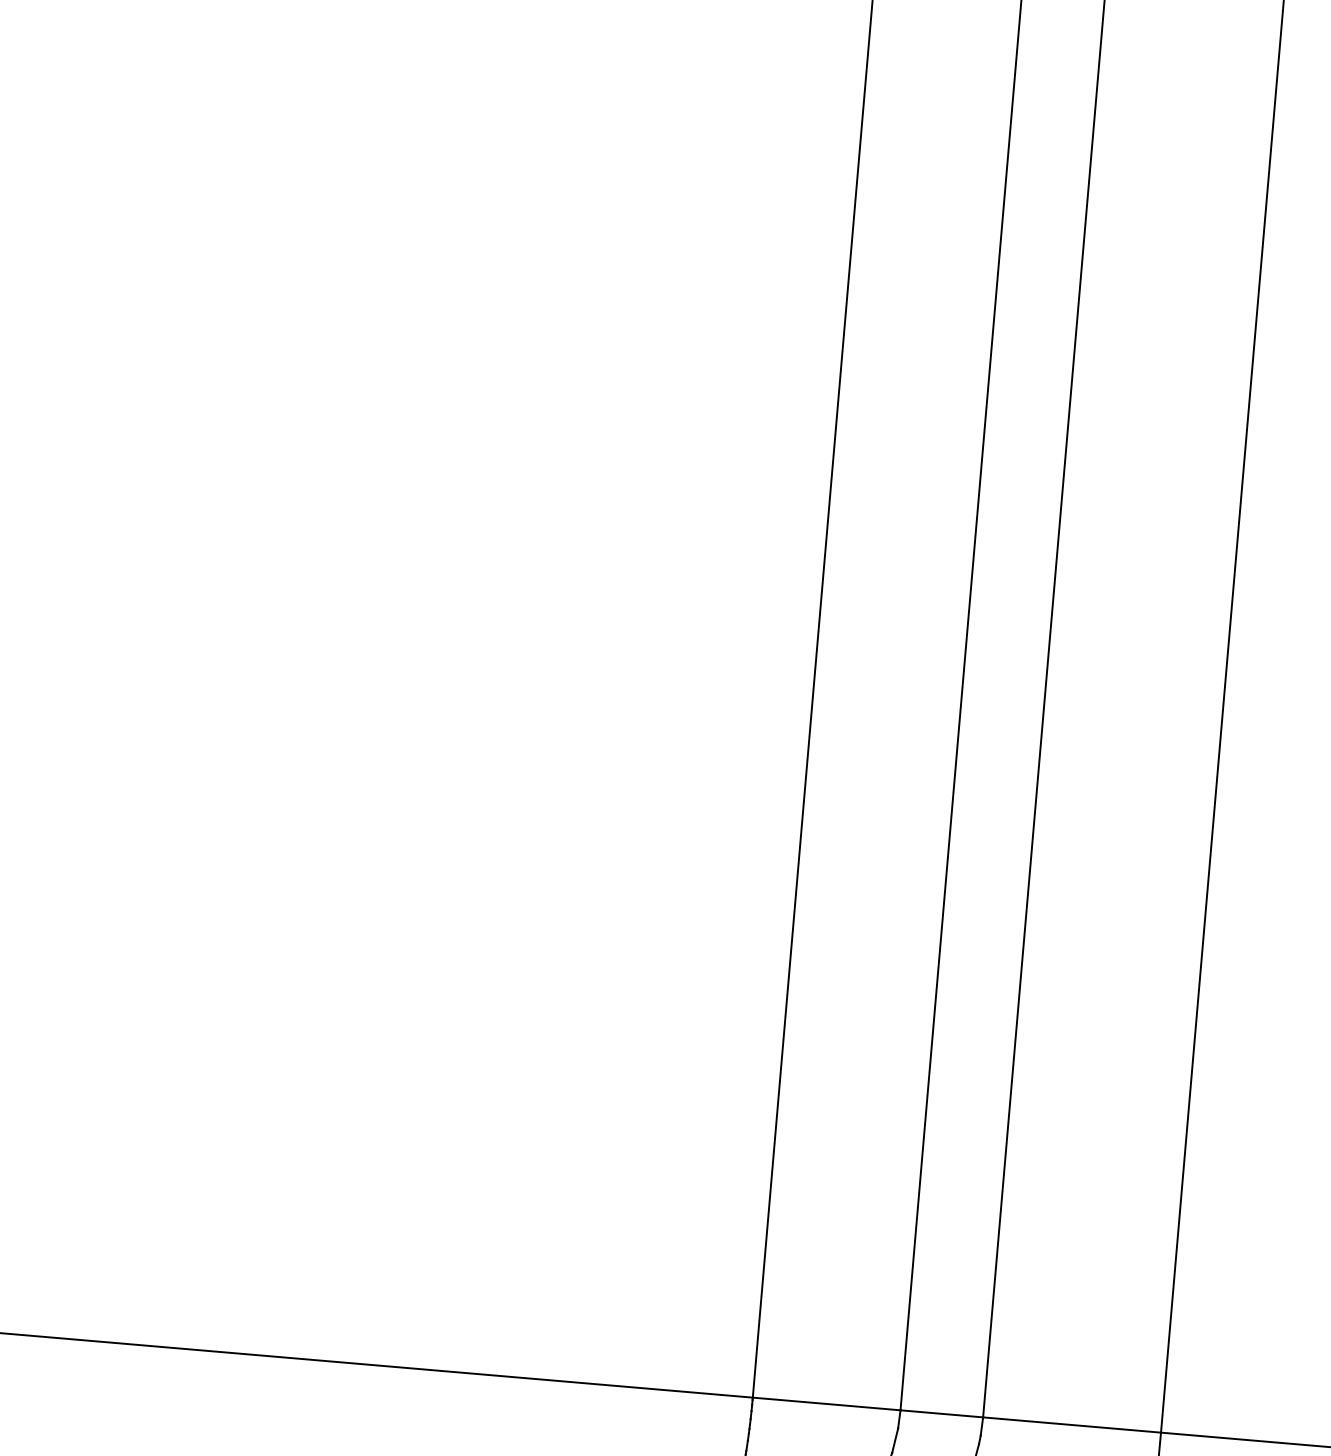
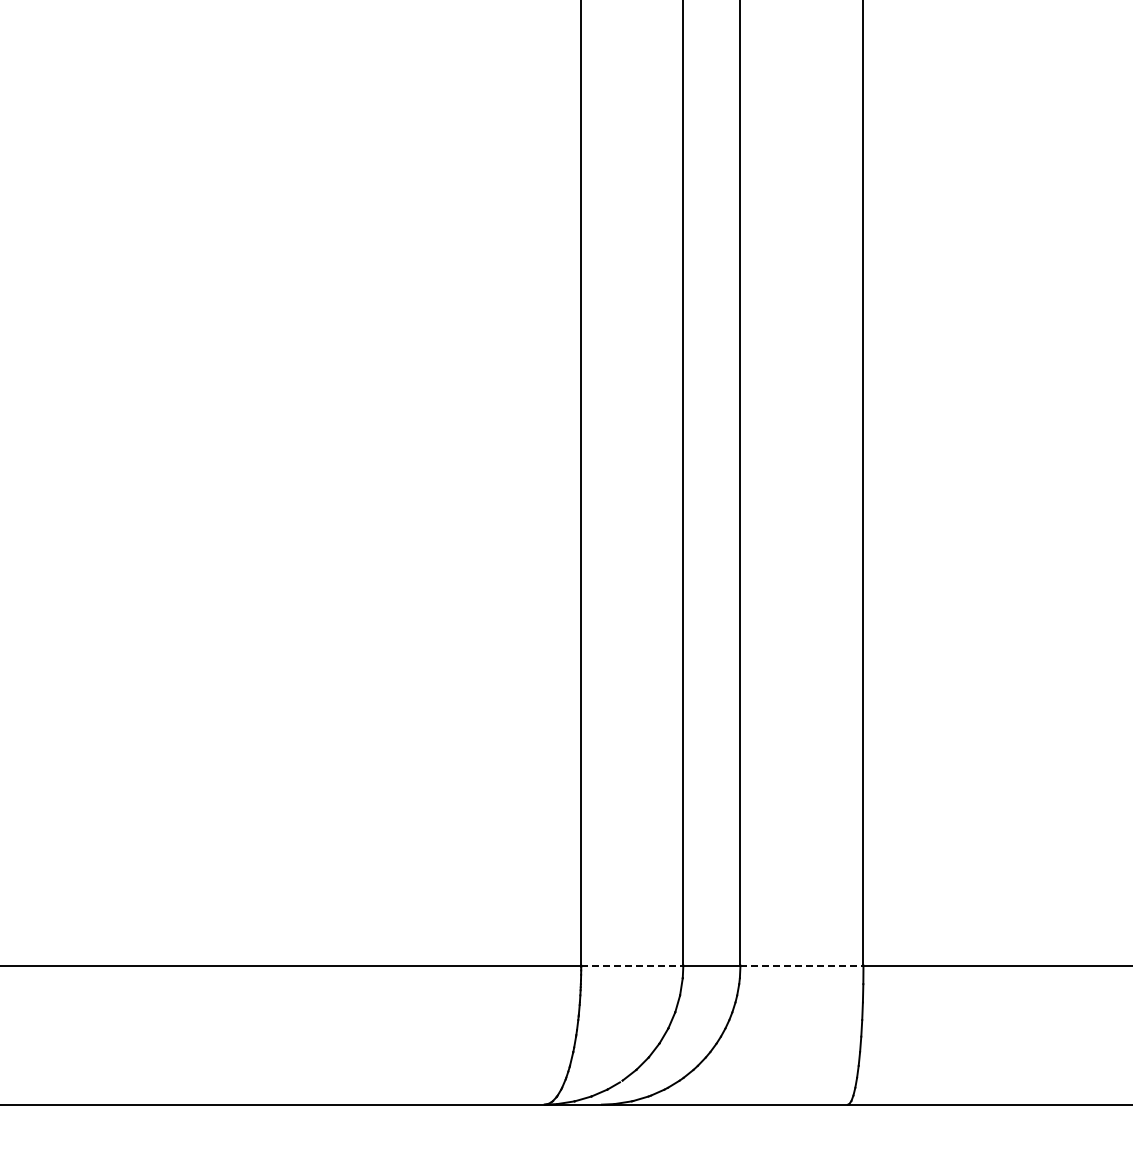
line: (826, 1403) -> (632, 965), solid -> dashed
line: (1071, 1424) -> (801, 965), solid -> dashed

